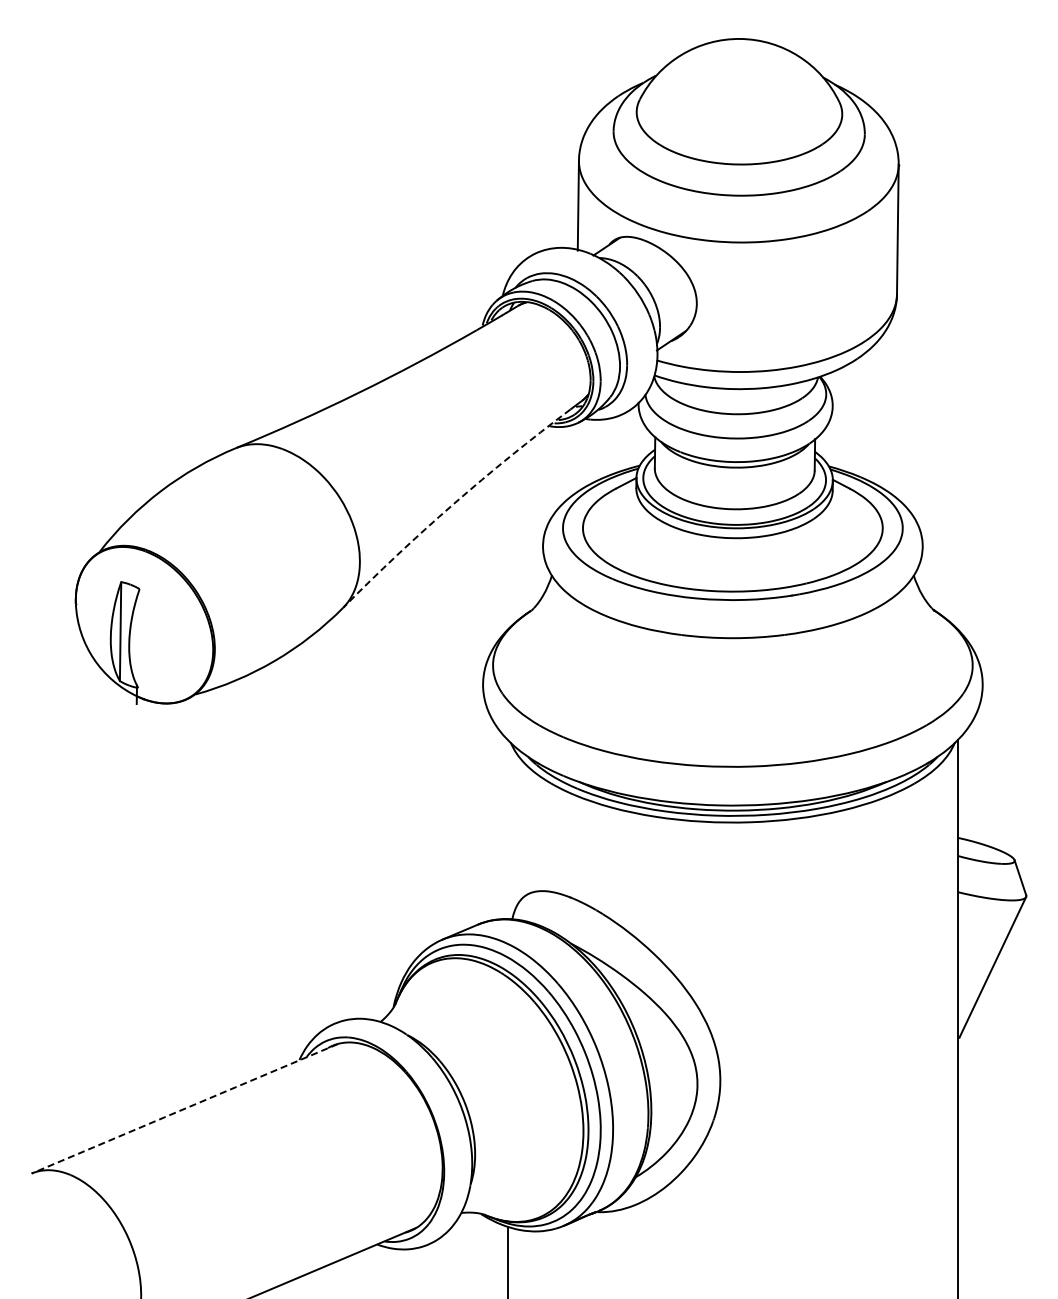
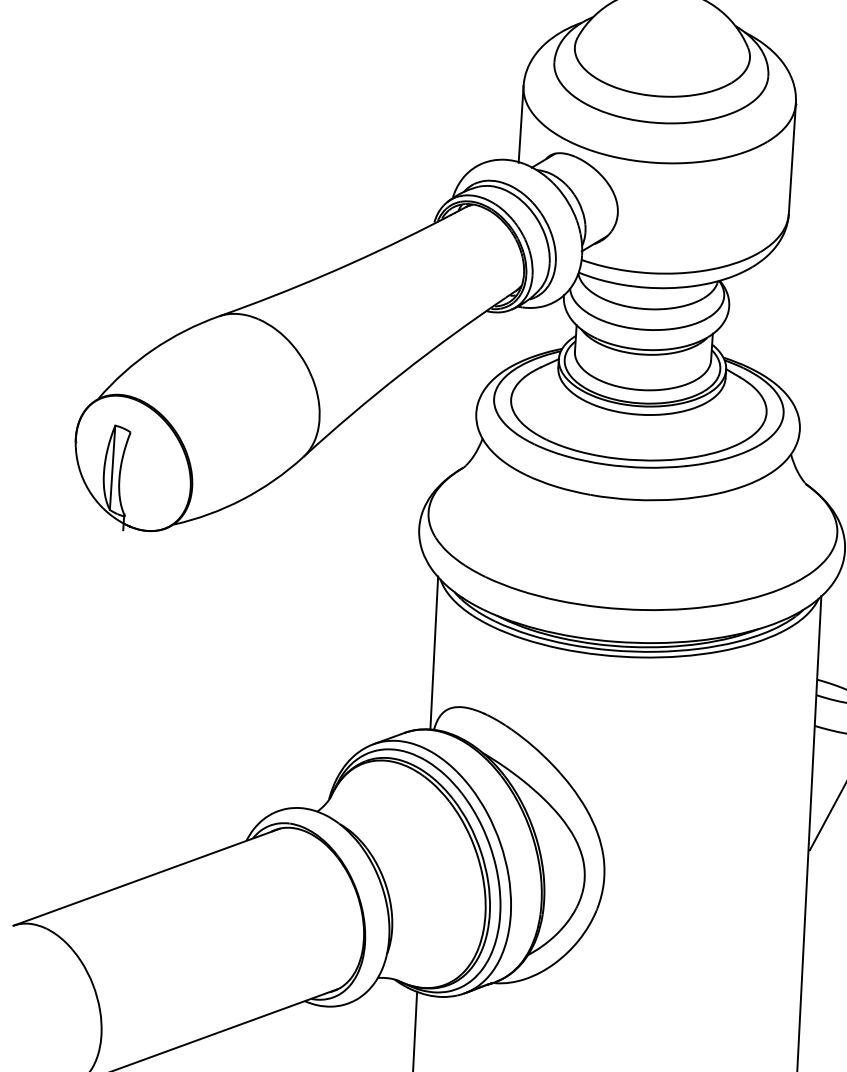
arc: (453, 504) -> (401, 373), dashed -> solid
line: (508, 829) -> (434, 653), added
line: (184, 1109) -> (146, 877), dashed -> solid

